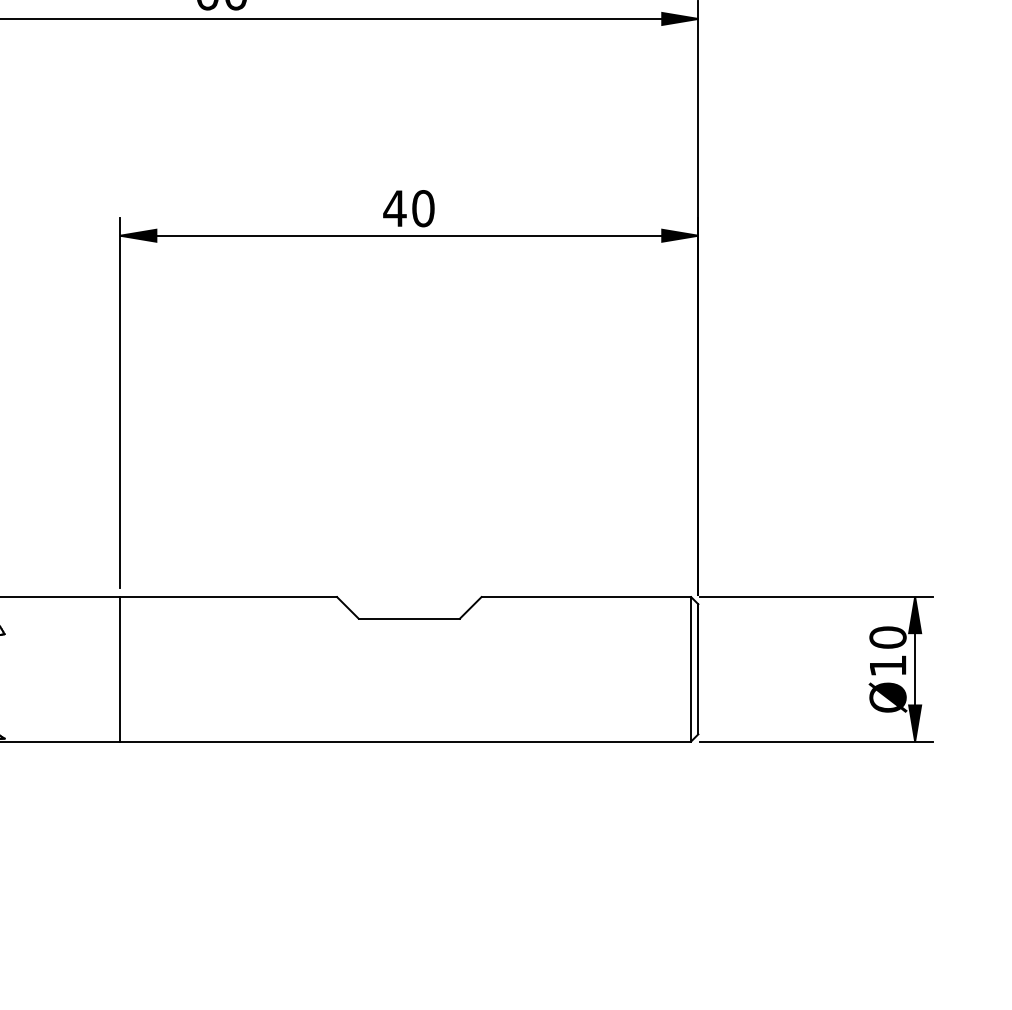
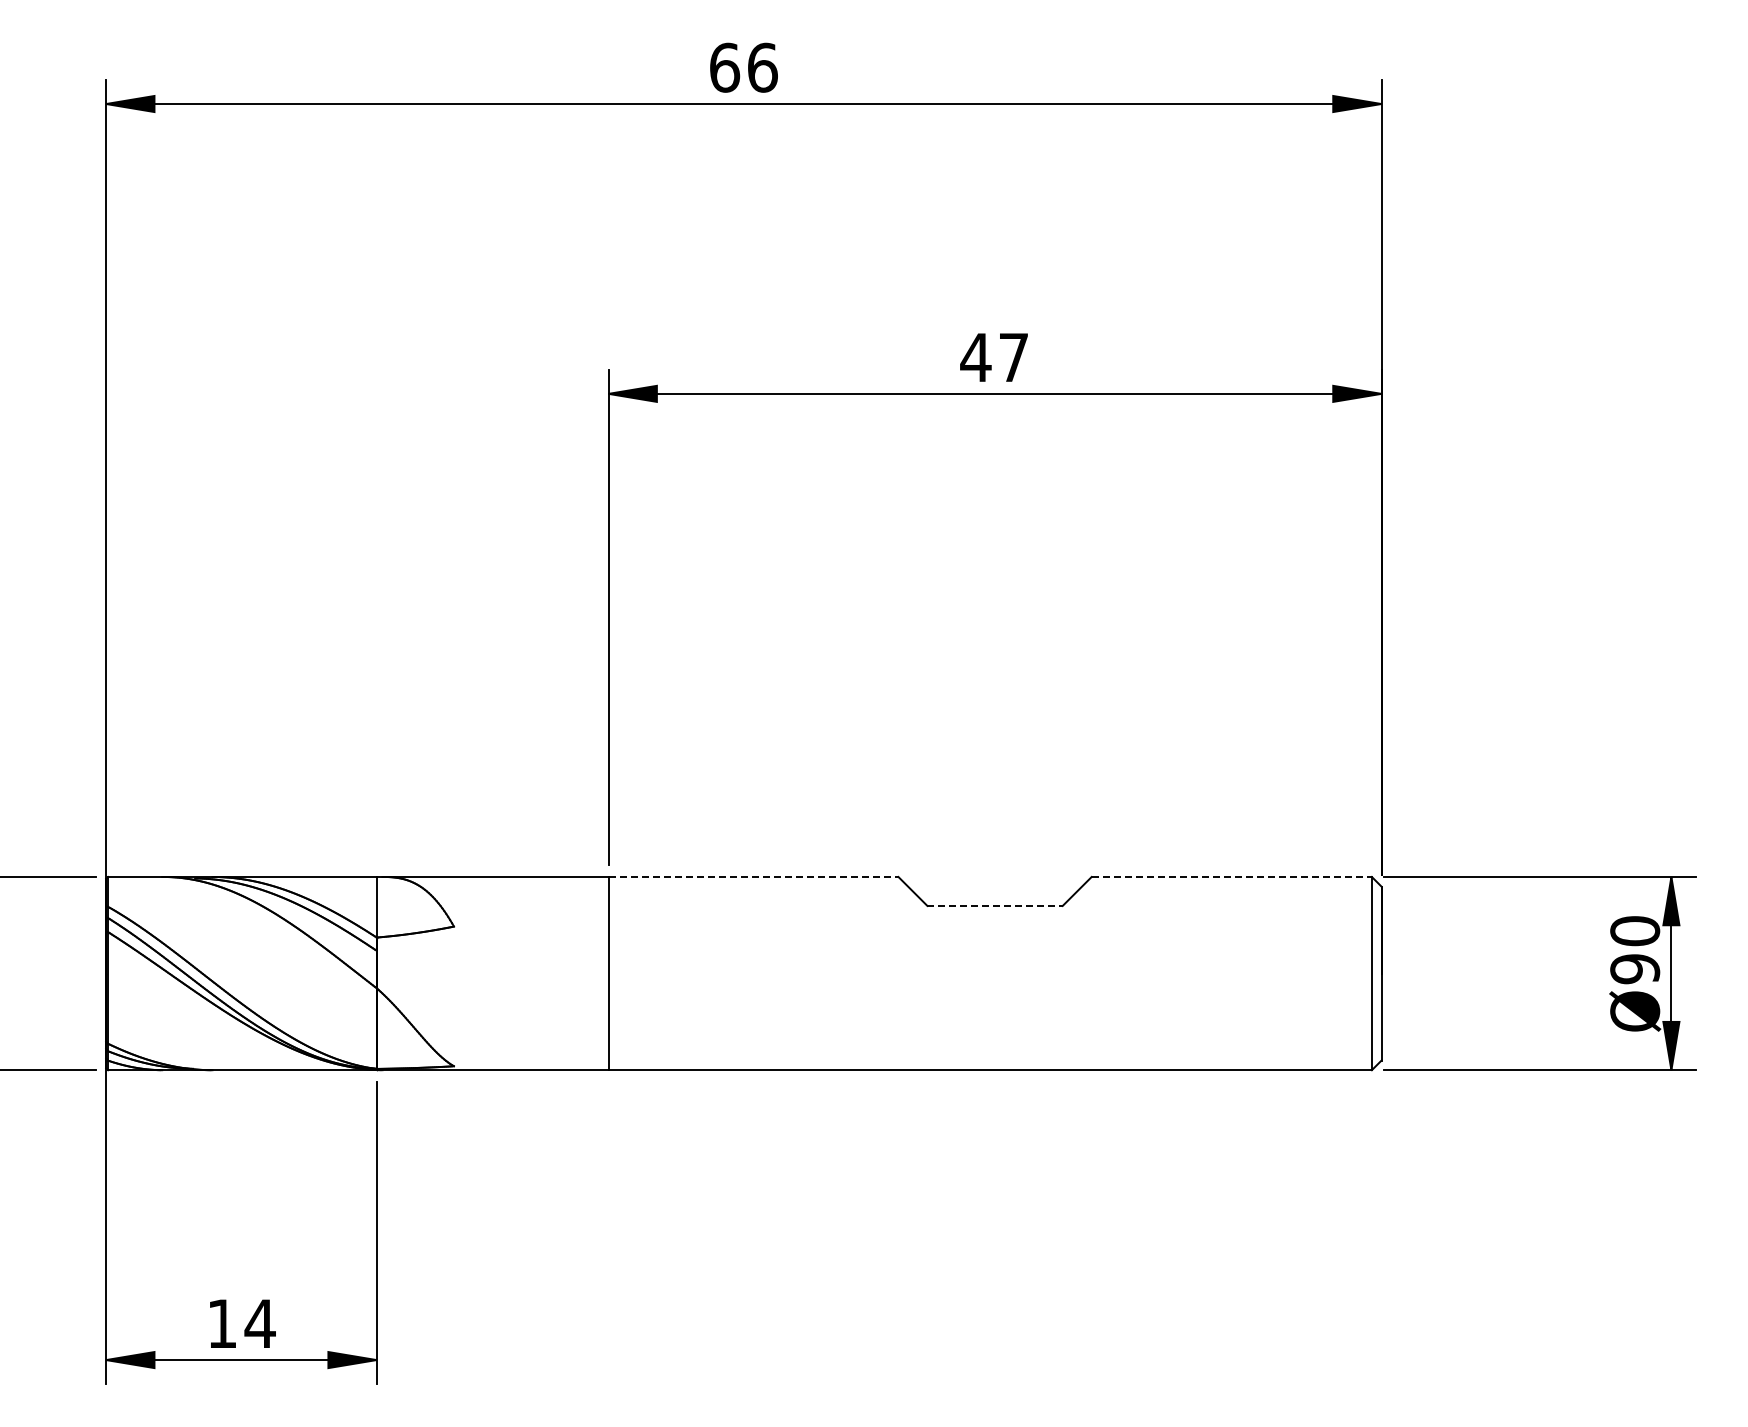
text: (423, 208) -> (1013, 357), 40 -> 47
line: (228, 596) -> (753, 876), solid -> dashed
line: (586, 596) -> (1232, 876), solid -> dashed
line: (409, 618) -> (995, 905), solid -> dashed
text: (888, 666) -> (1635, 969), Ø10 -> Ø90

